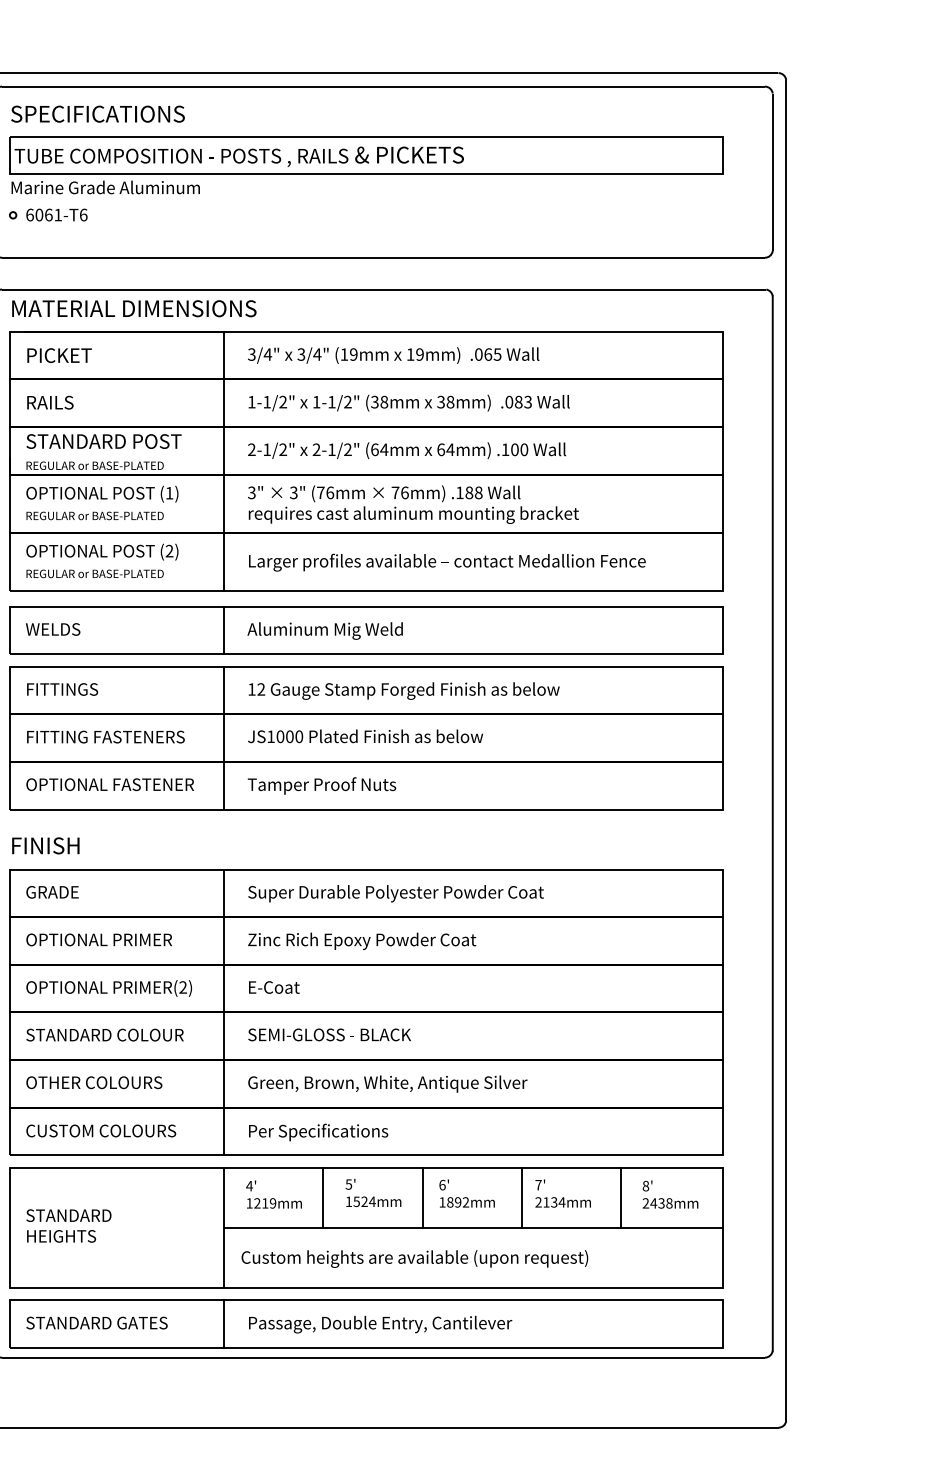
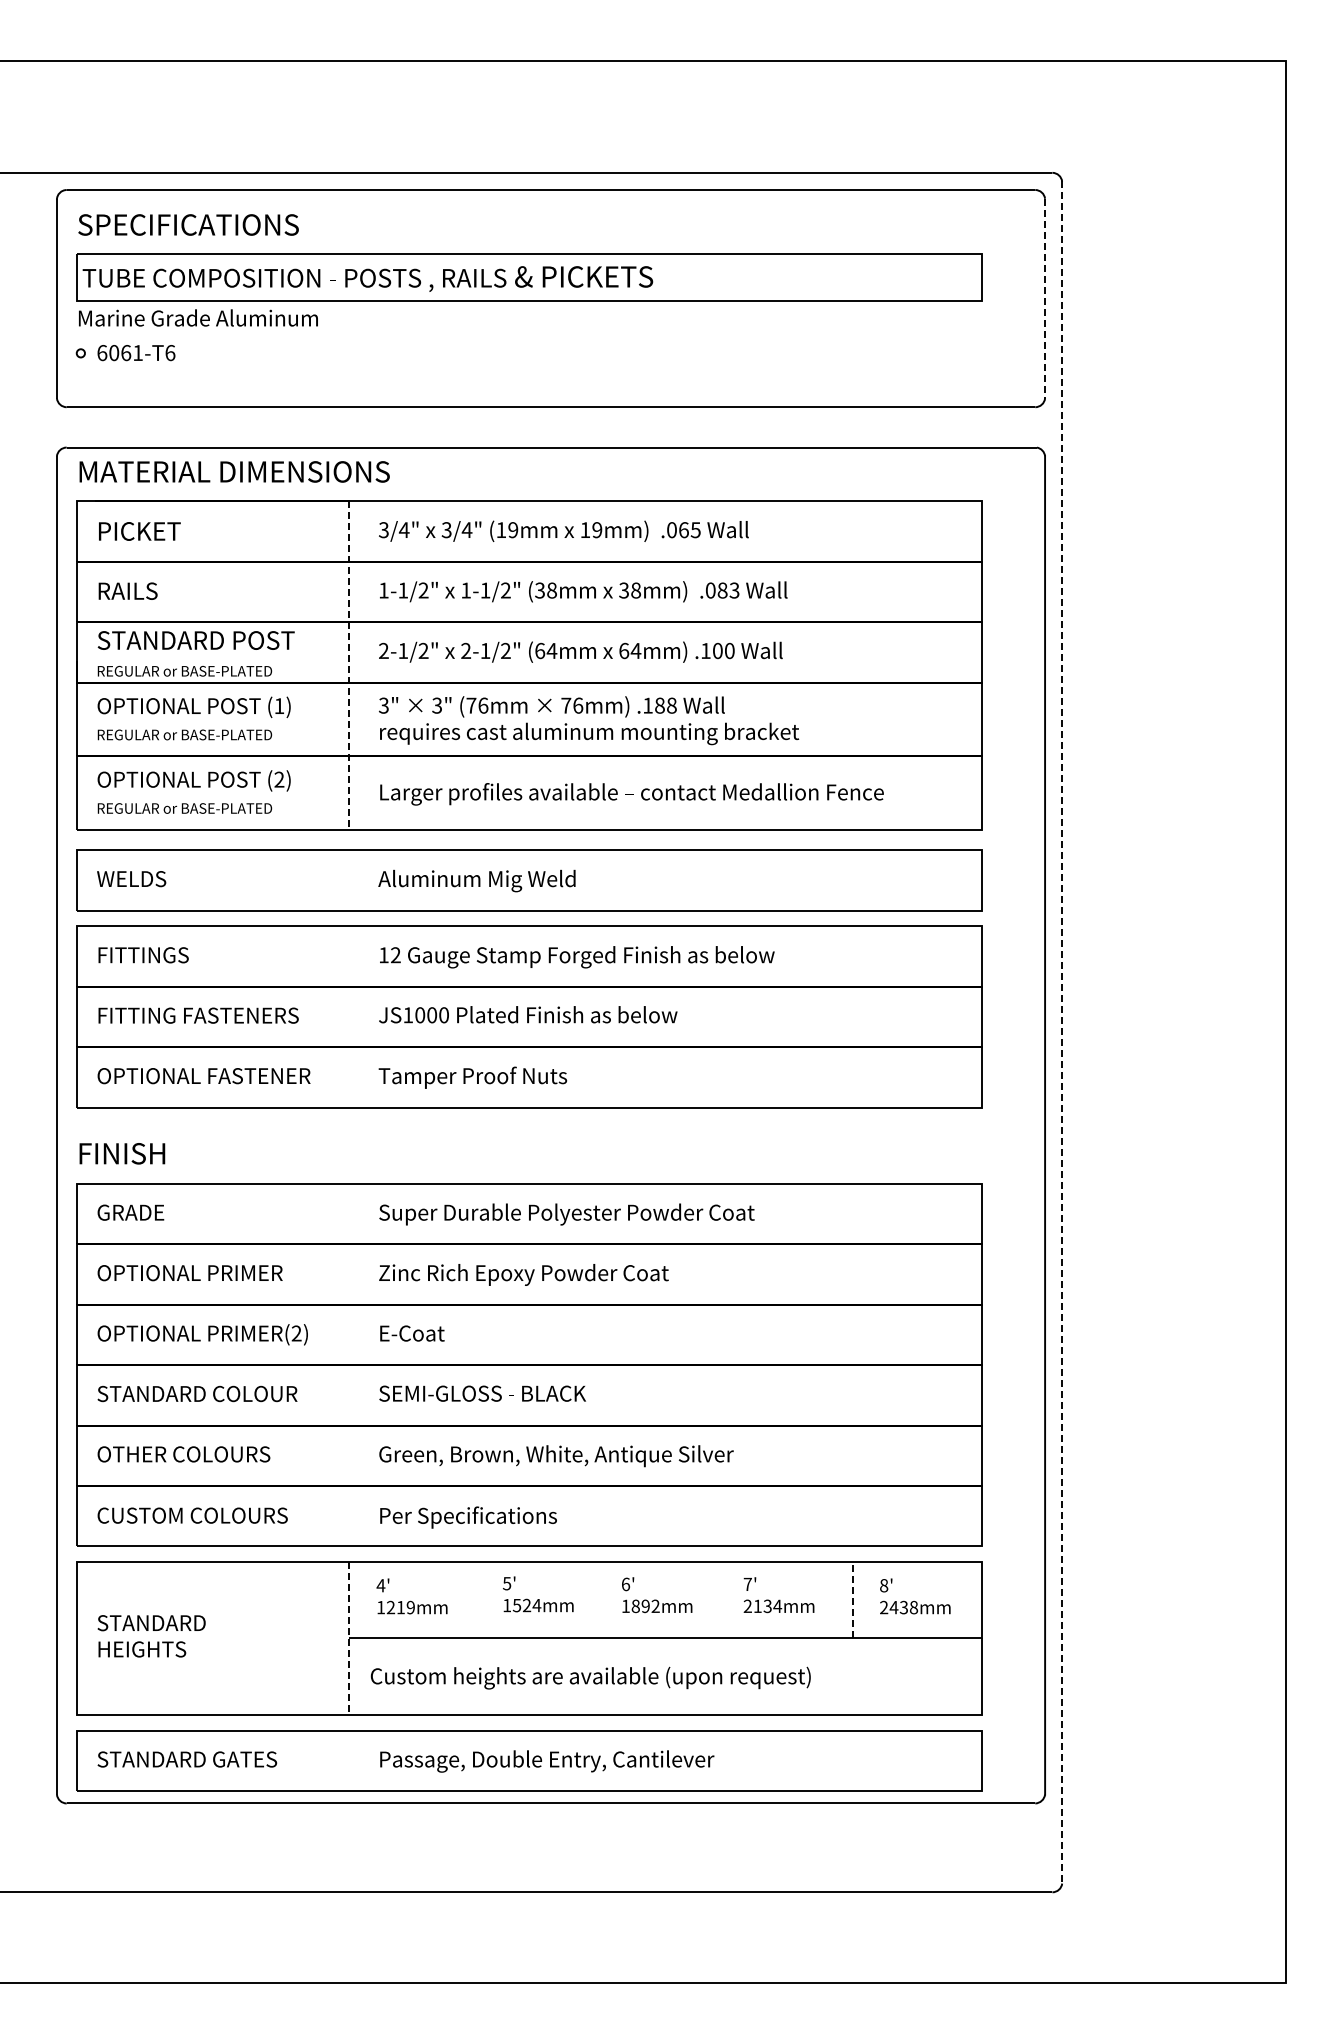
line: (773, 172) -> (1045, 298), solid -> dashed
line: (223, 461) -> (348, 665), solid -> dashed
line: (223, 630) -> (348, 880), removed
line: (223, 737) -> (348, 1016), removed
line: (786, 750) -> (1062, 1032), solid -> dashed
line: (223, 1011) -> (348, 1364), removed
line: (323, 1197) -> (474, 1600), removed
line: (422, 1197) -> (600, 1600), removed
line: (521, 1197) -> (726, 1600), removed
line: (621, 1197) -> (852, 1599), solid -> dashed
line: (223, 1227) -> (348, 1638), solid -> dashed
line: (223, 1323) -> (348, 1760), removed

